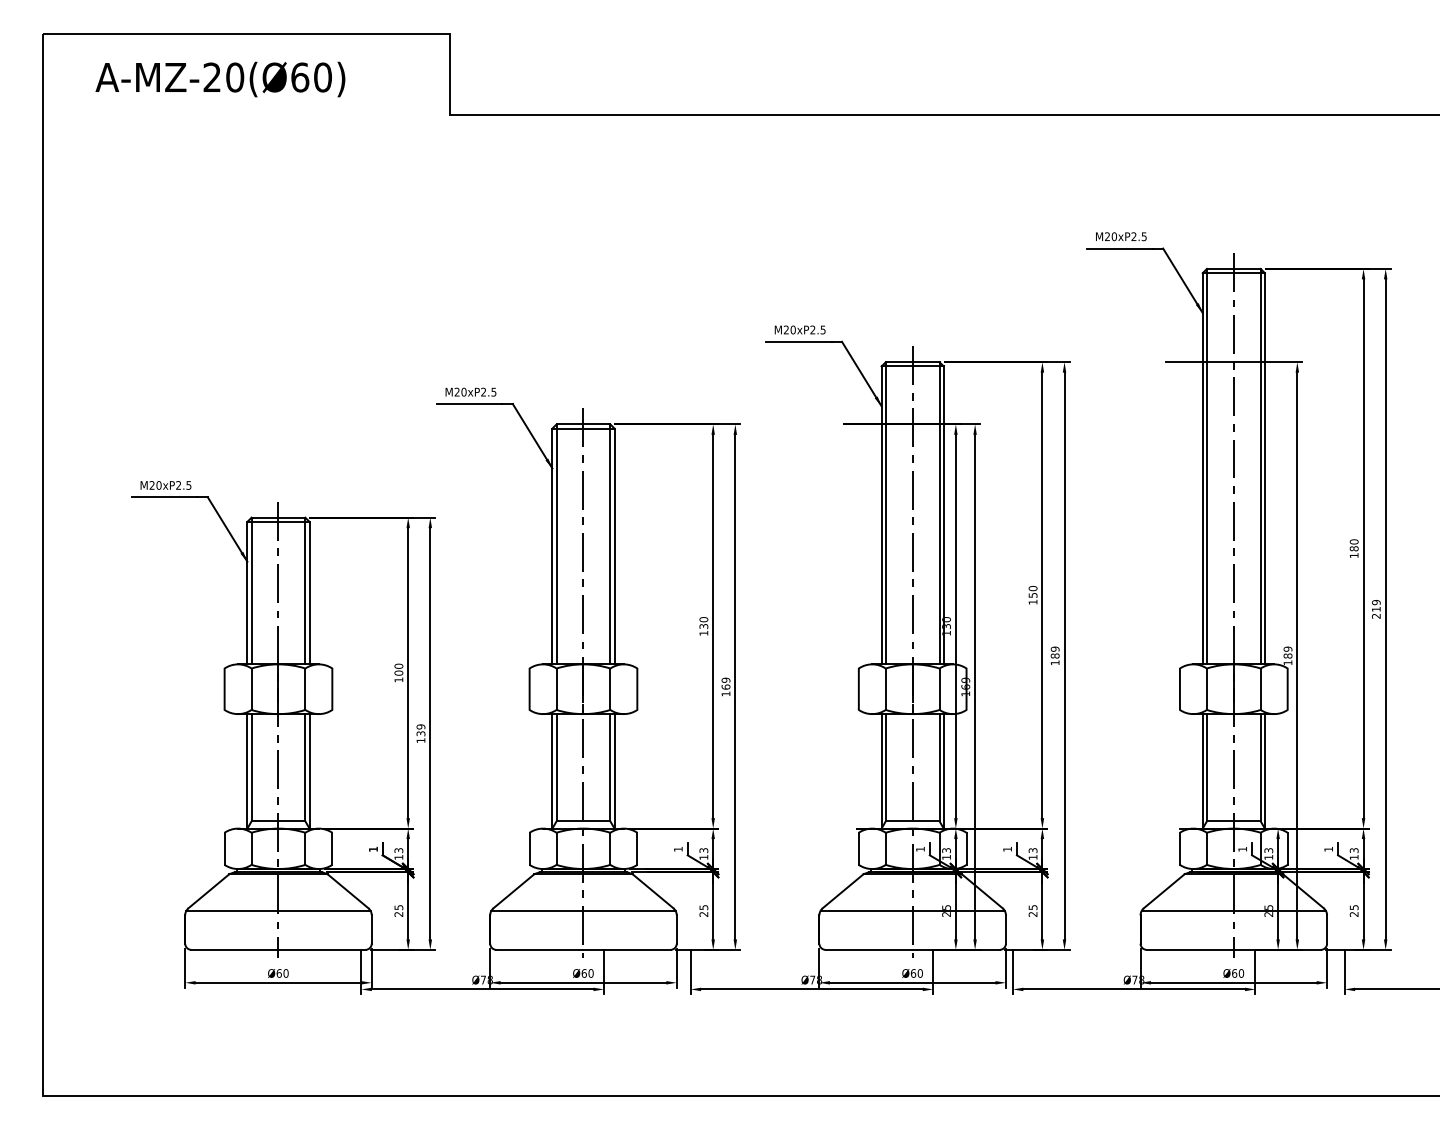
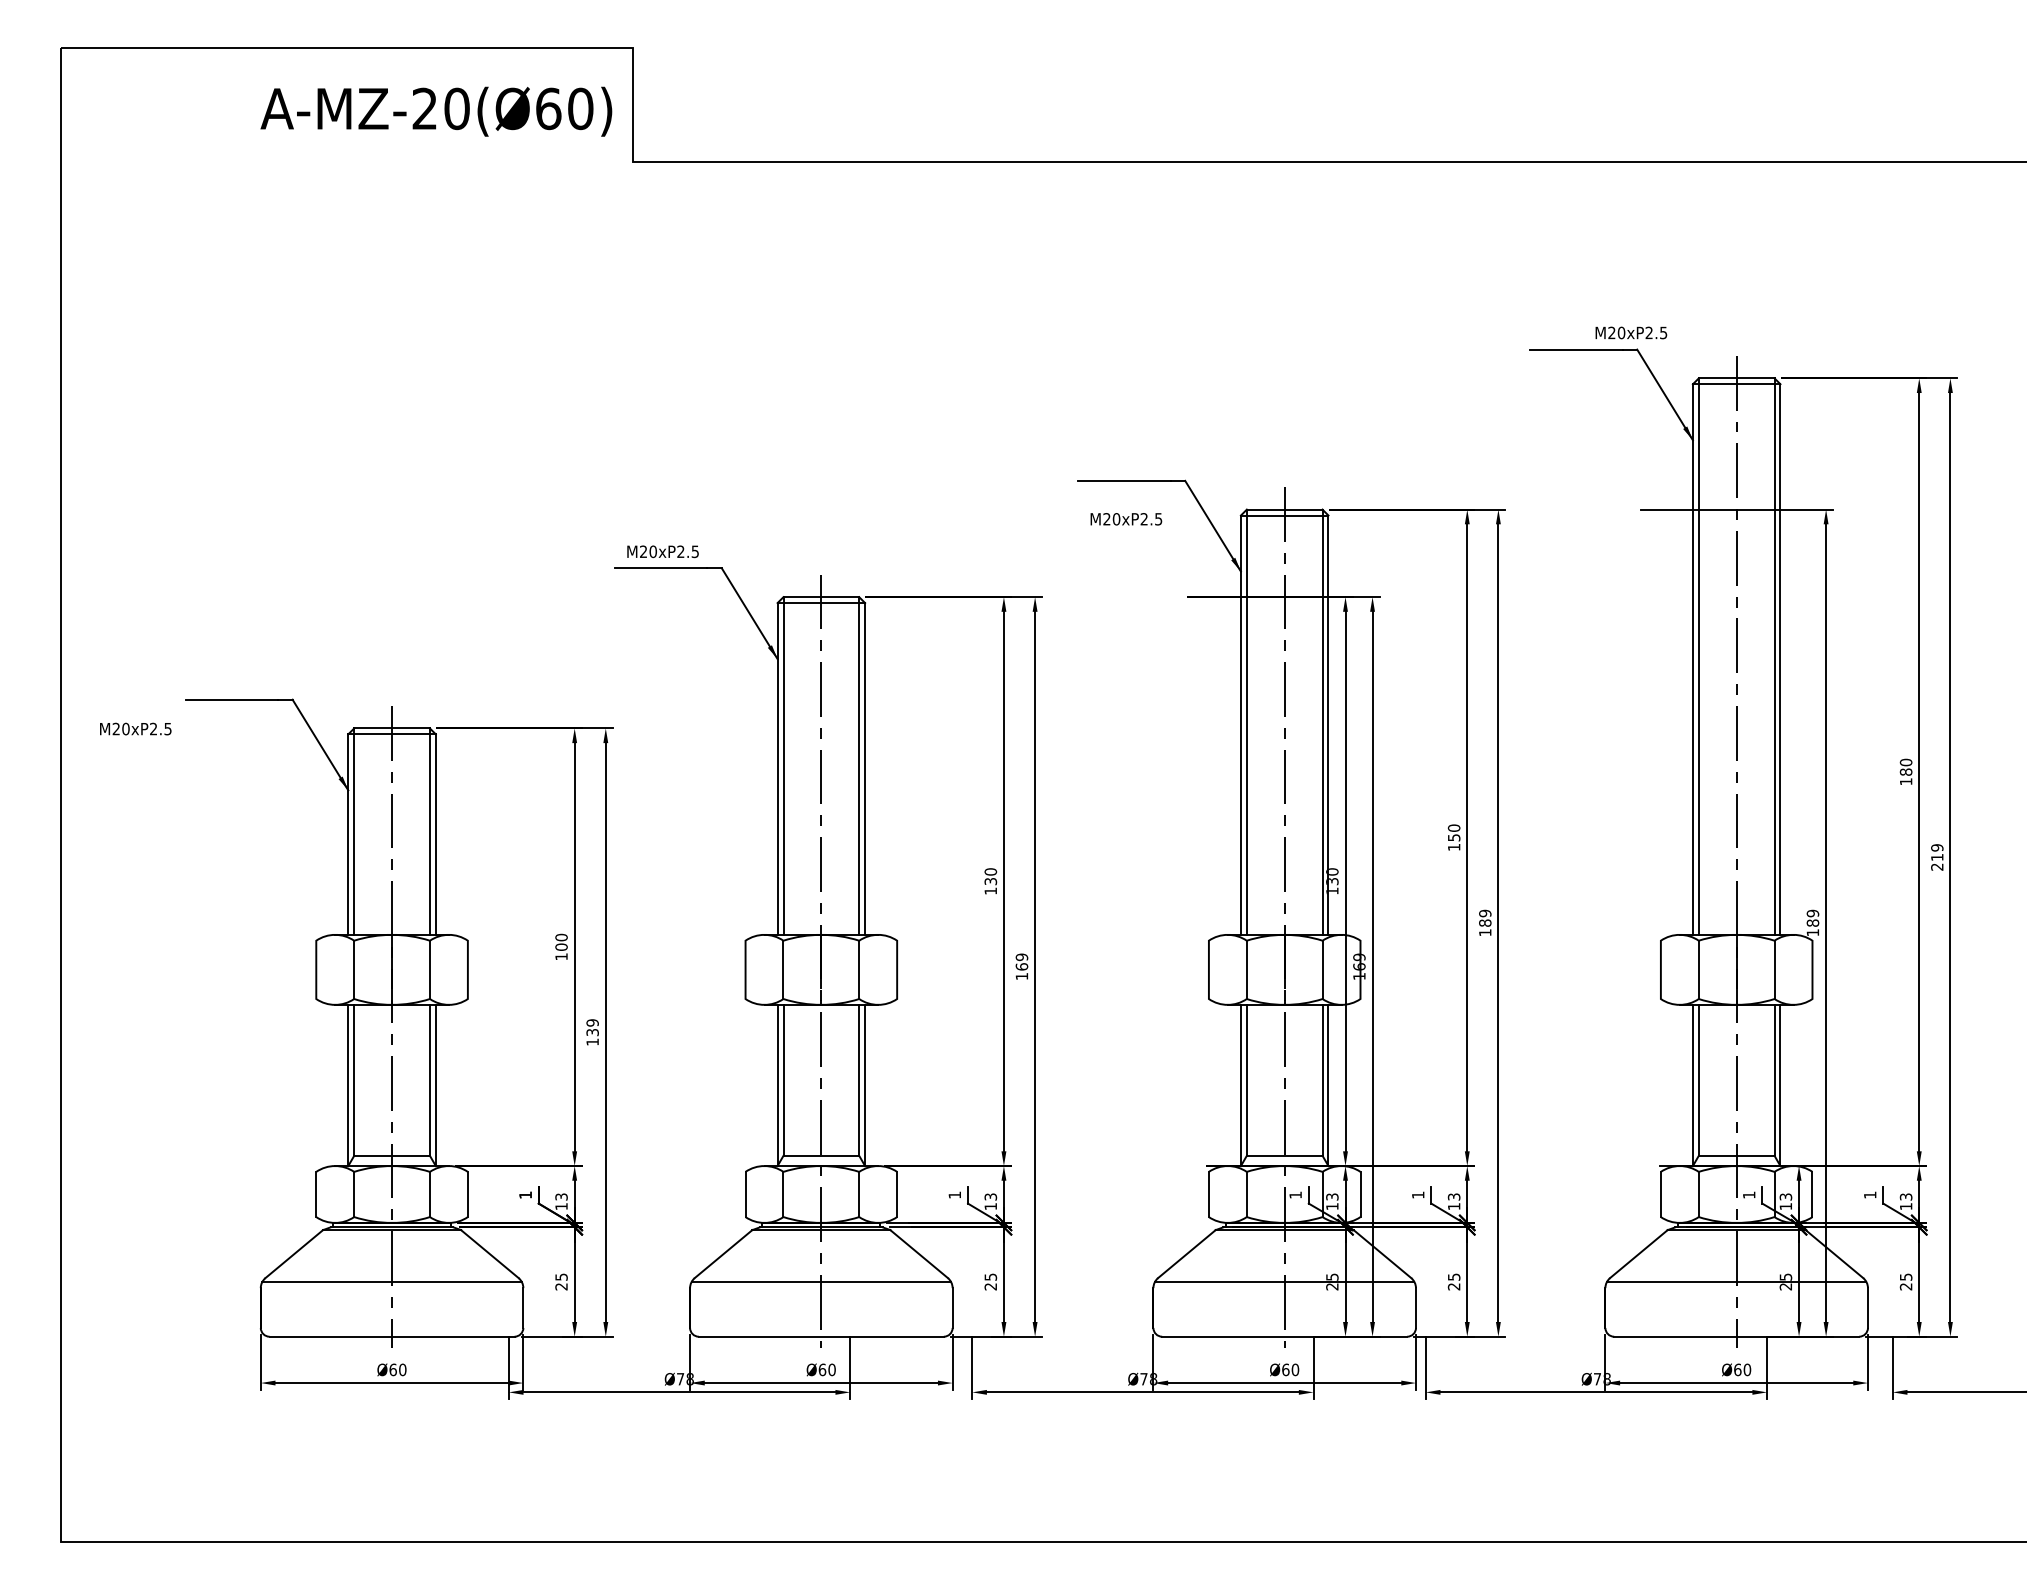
text: (220, 79) -> (436, 111), moved
text: (1121, 236) -> (1631, 332), moved
text: (800, 330) -> (1126, 519), moved
text: (165, 485) -> (135, 728), moved

